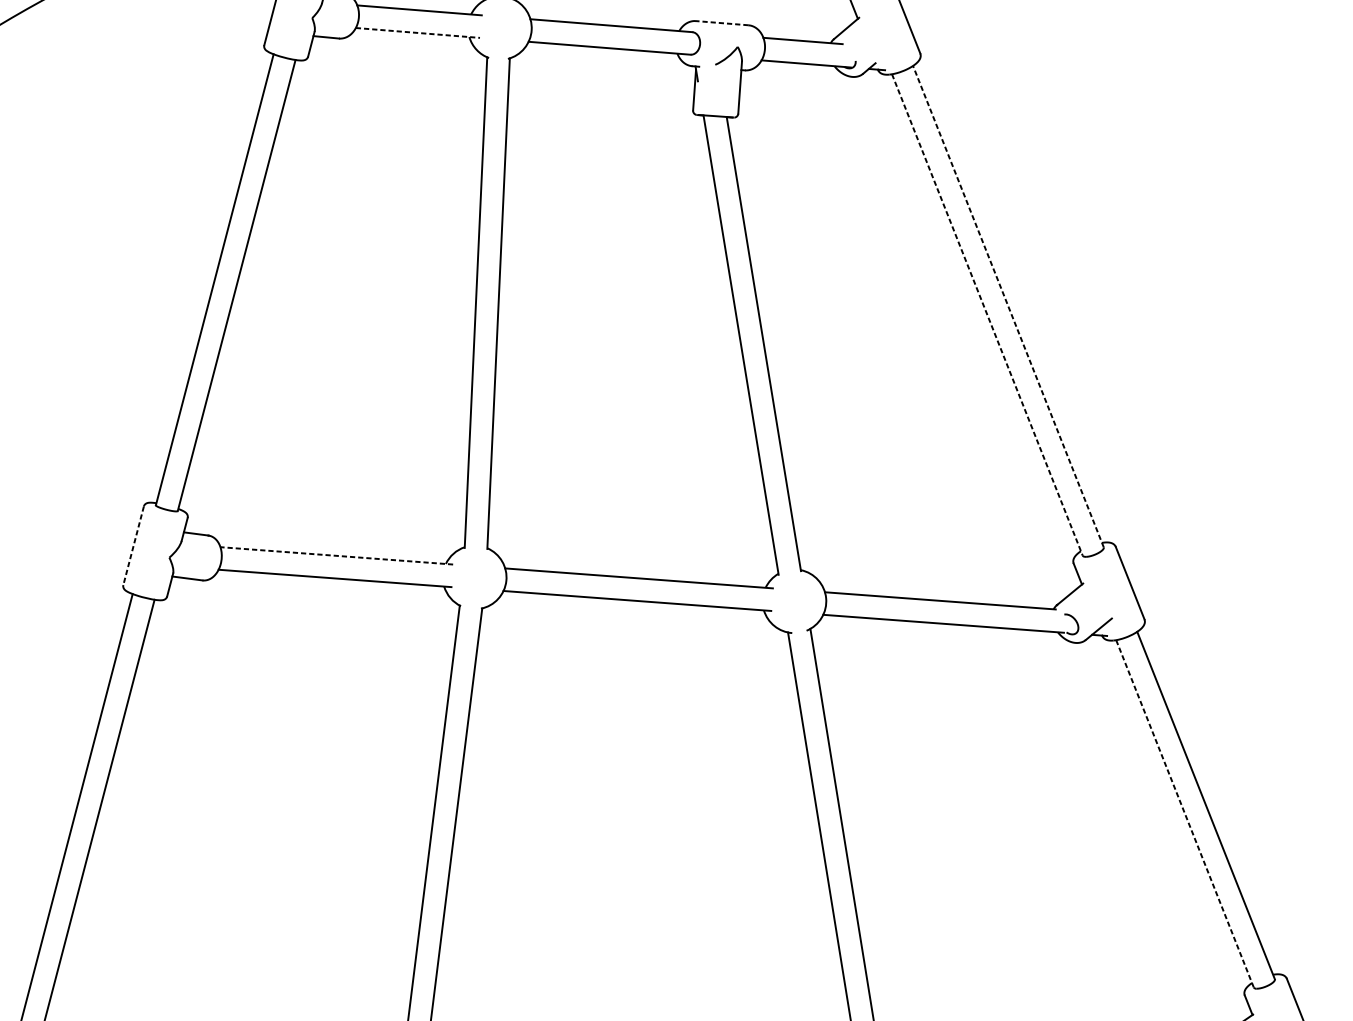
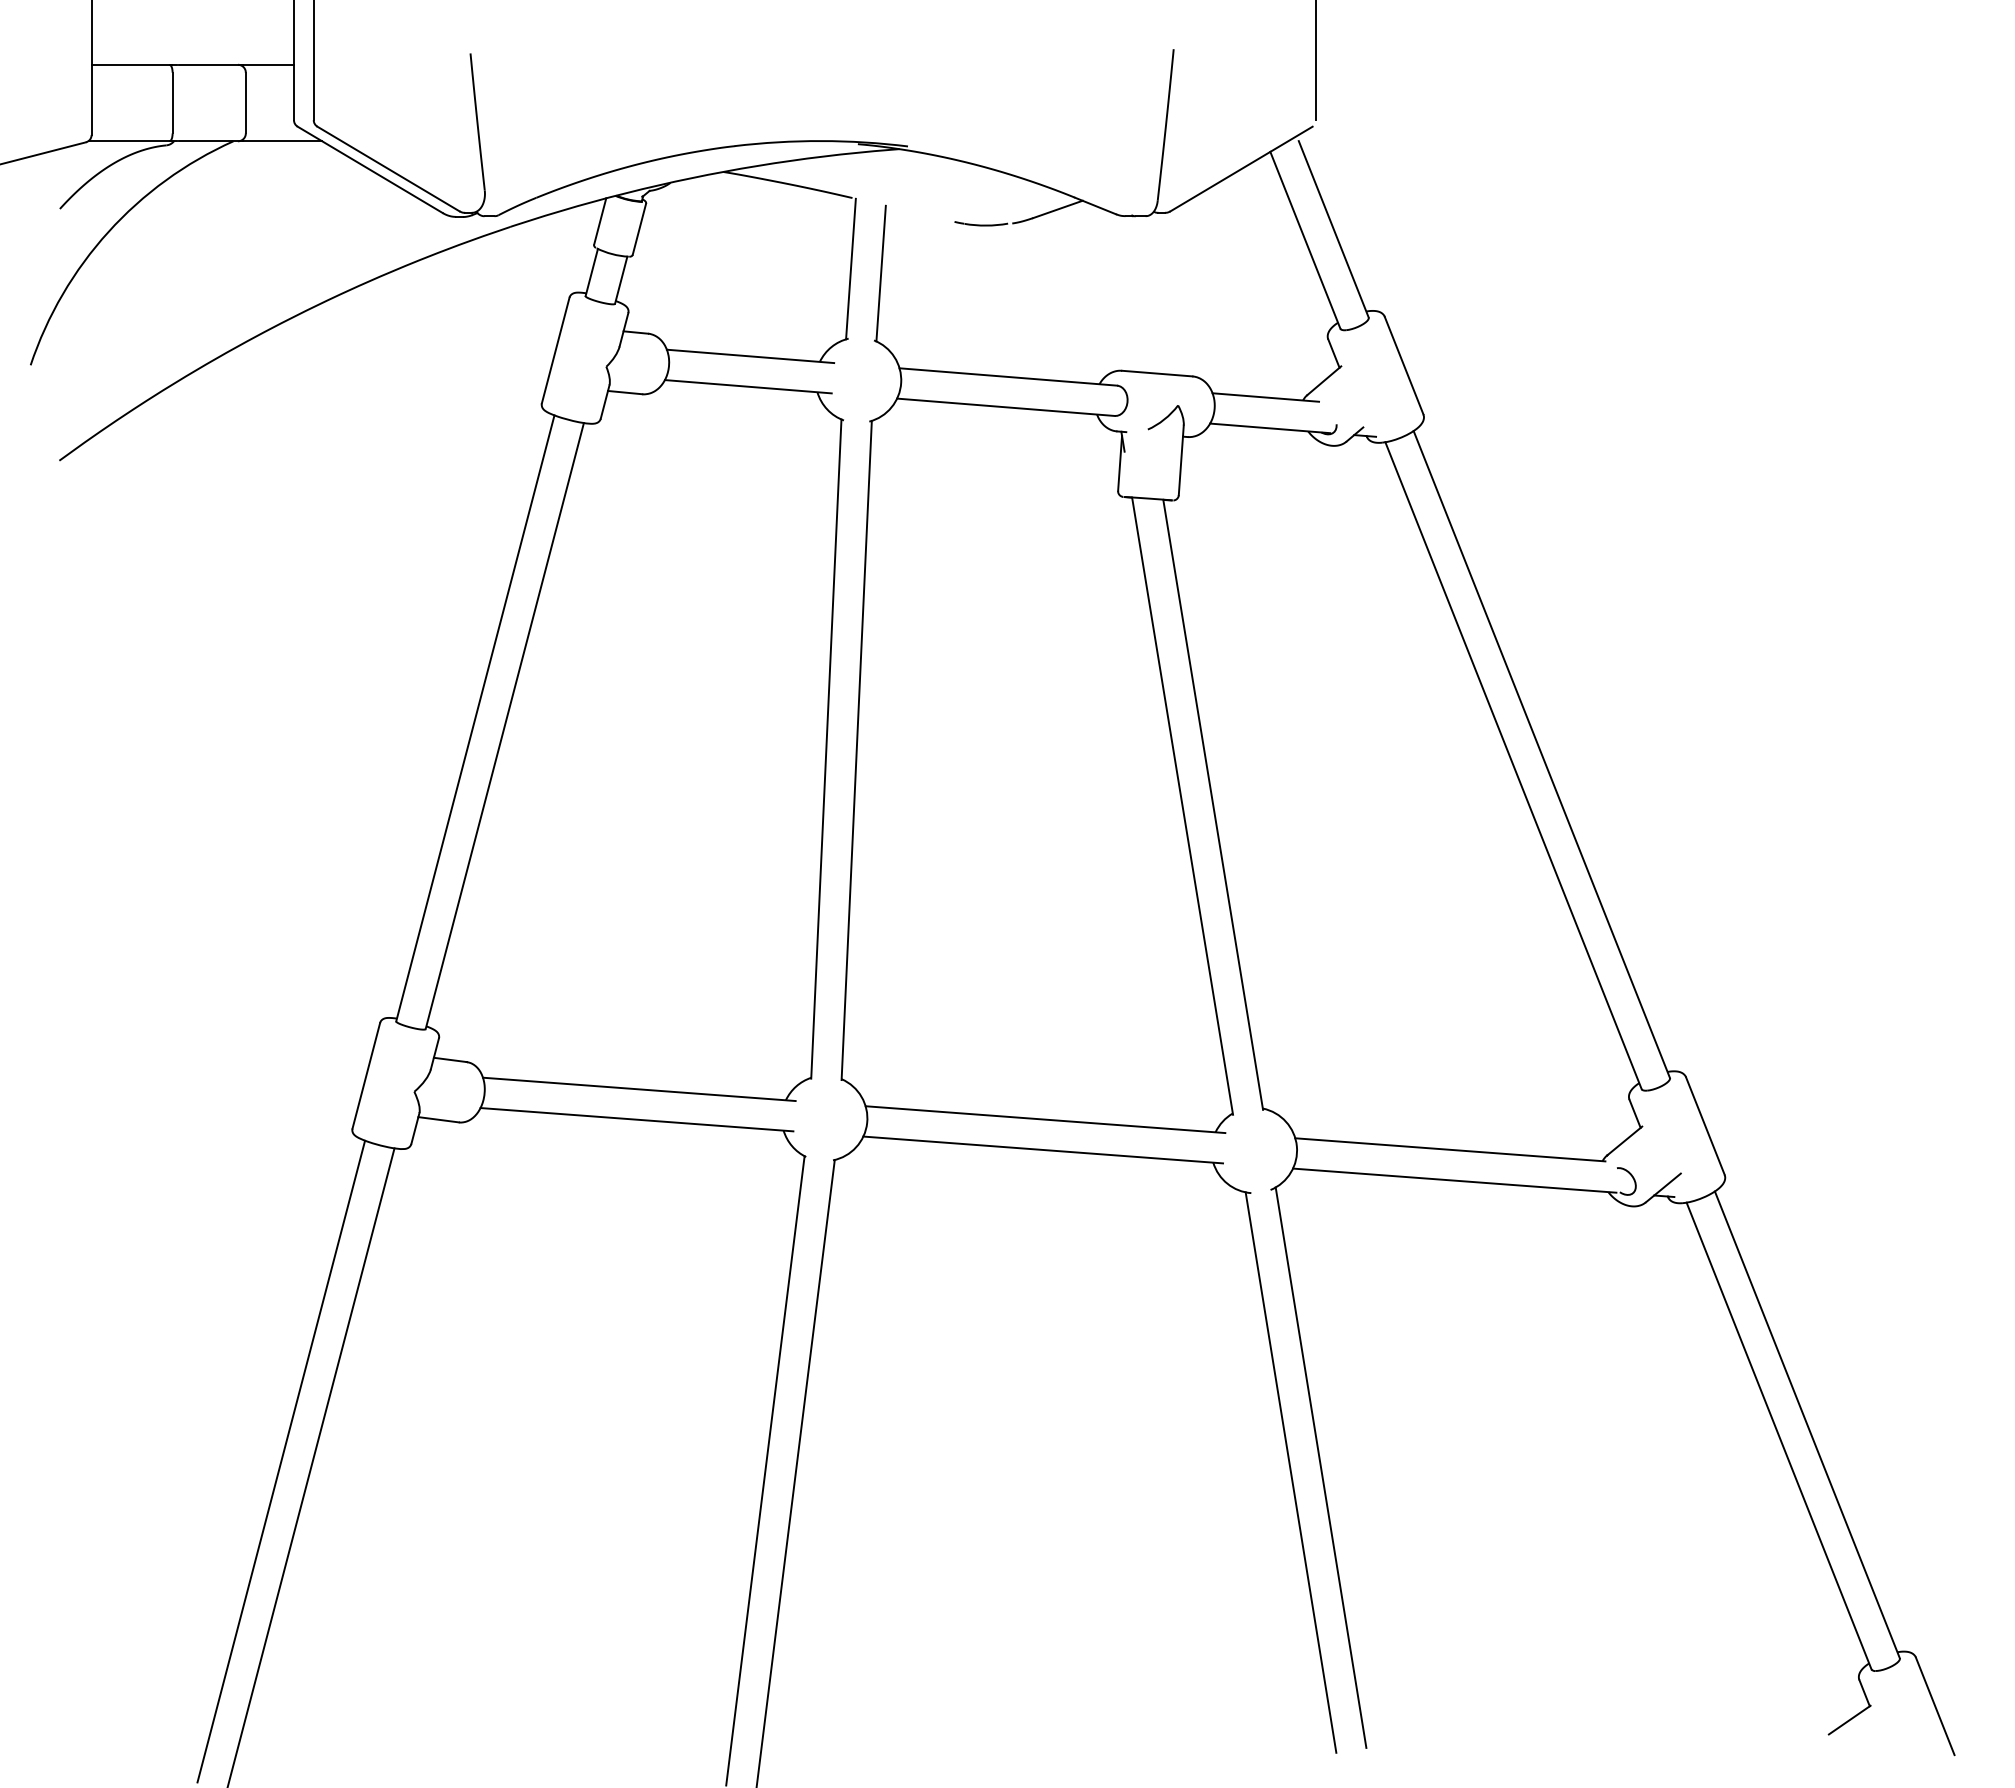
line: (721, 23) -> (1156, 373), dashed -> solid
line: (418, 32) -> (748, 386), dashed -> solid
line: (1008, 306) -> (1541, 754), dashed -> solid
line: (987, 314) -> (1513, 765), dashed -> solid
line: (133, 545) -> (366, 1075), dashed -> solid
line: (336, 555) -> (639, 1089), dashed -> solid
line: (1185, 814) -> (1779, 1436), dashed -> solid

